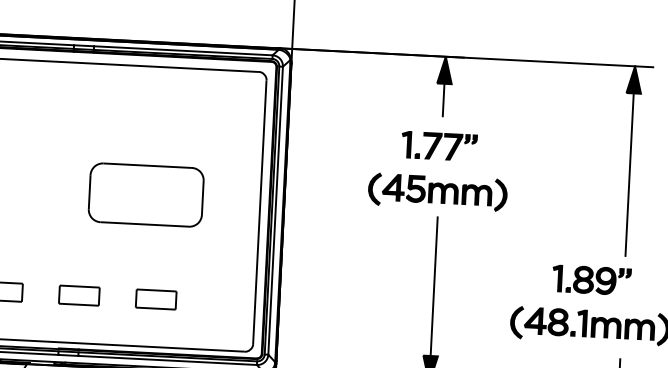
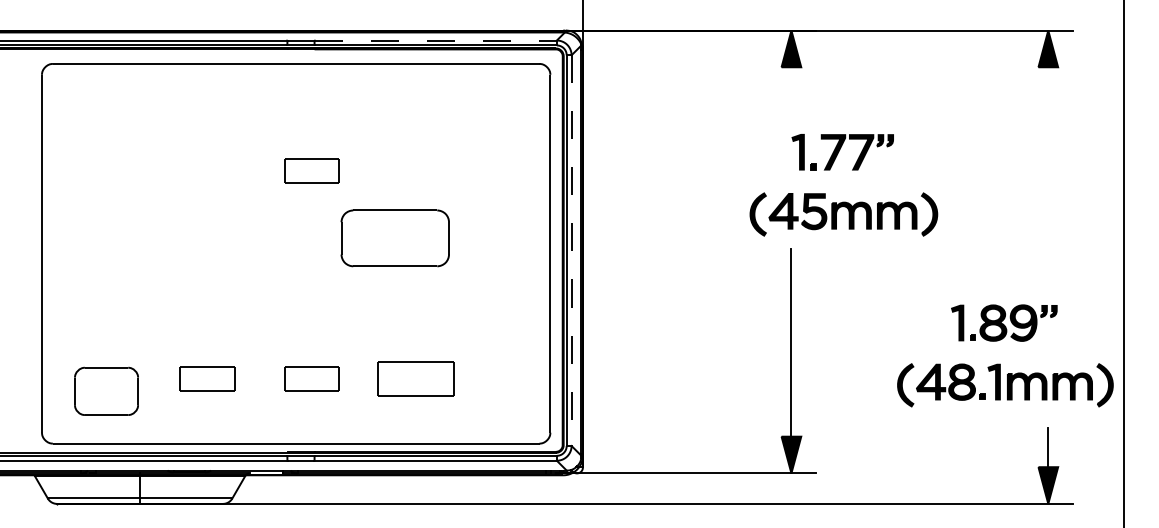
line: (183, 50) -> (436, 40), solid -> dashed
line: (443, 98) -> (791, 87), removed
part: (86, 141) -> (311, 170), added
line: (630, 160) -> (1048, 158), removed
part: (438, 182) -> (843, 201), moved
part: (145, 195) -> (394, 238), size x0.7
line: (275, 211) -> (571, 251), solid -> dashed
part: (155, 299) -> (415, 378), size x1.4

